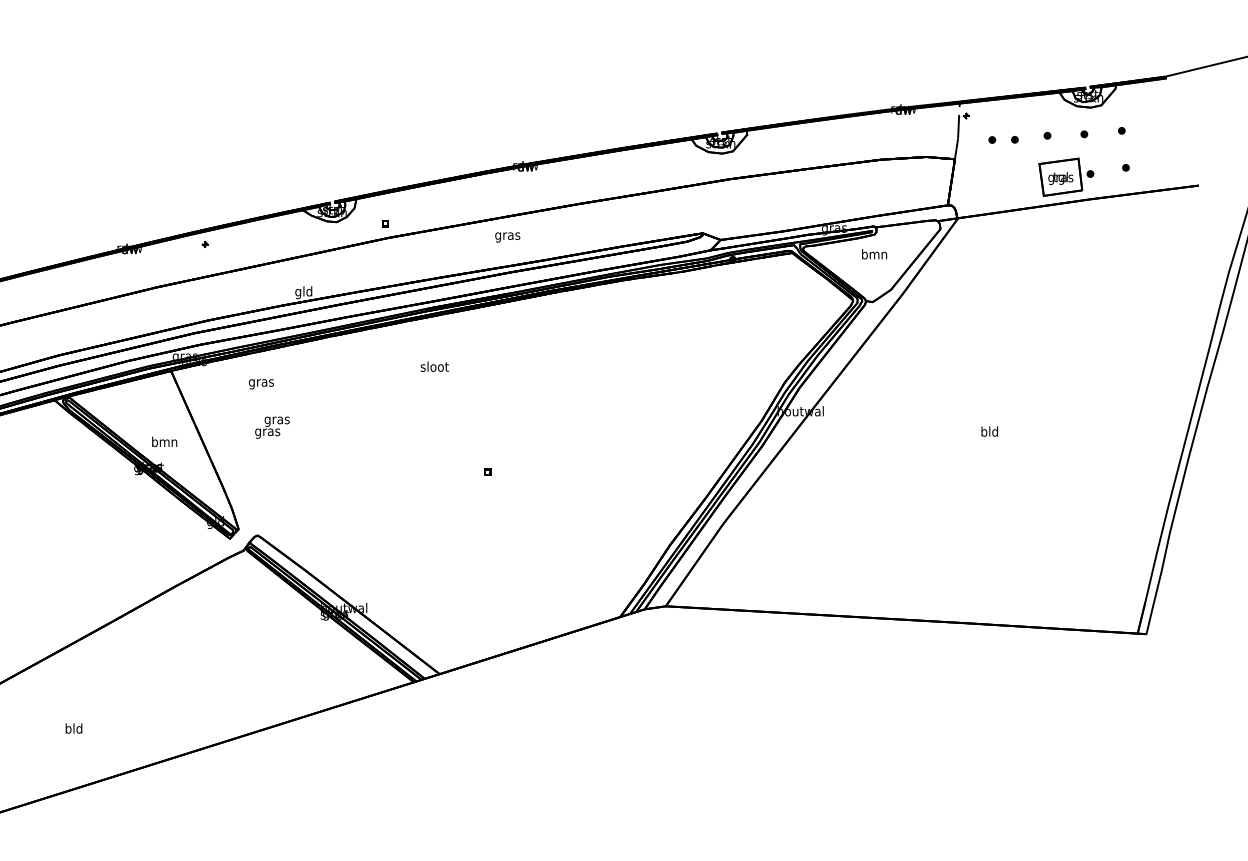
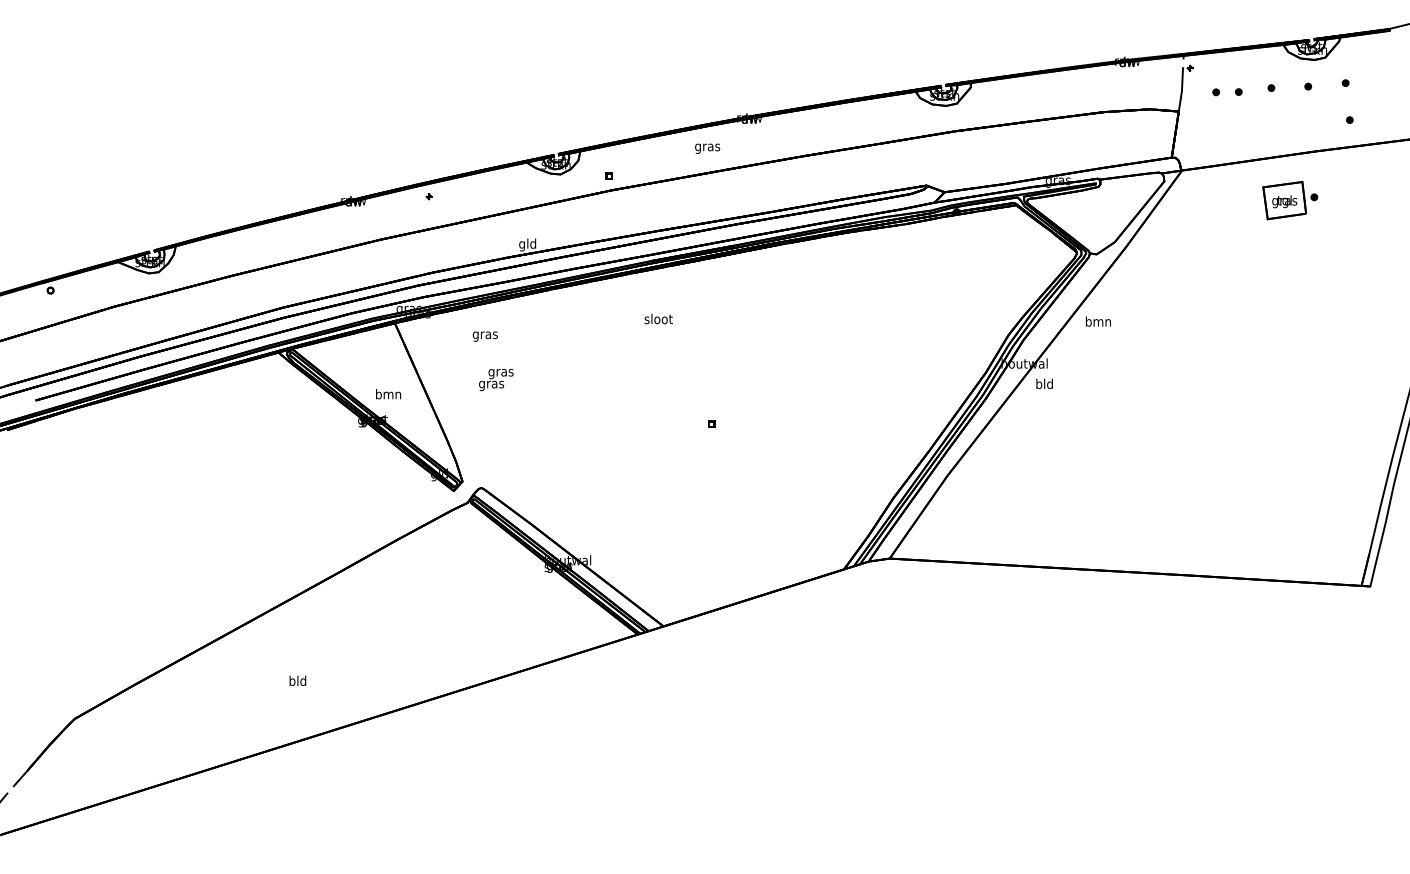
part: (1066, 177) -> (1290, 200), moved
text: (507, 237) -> (707, 148), moved
text: (874, 254) -> (1098, 321), moved
text: (989, 431) -> (1044, 383), moved

